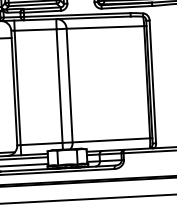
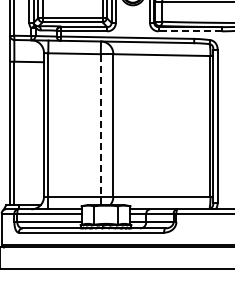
line: (127, 7) -> (190, 31), solid -> dashed
line: (59, 89) -> (100, 129), solid -> dashed

